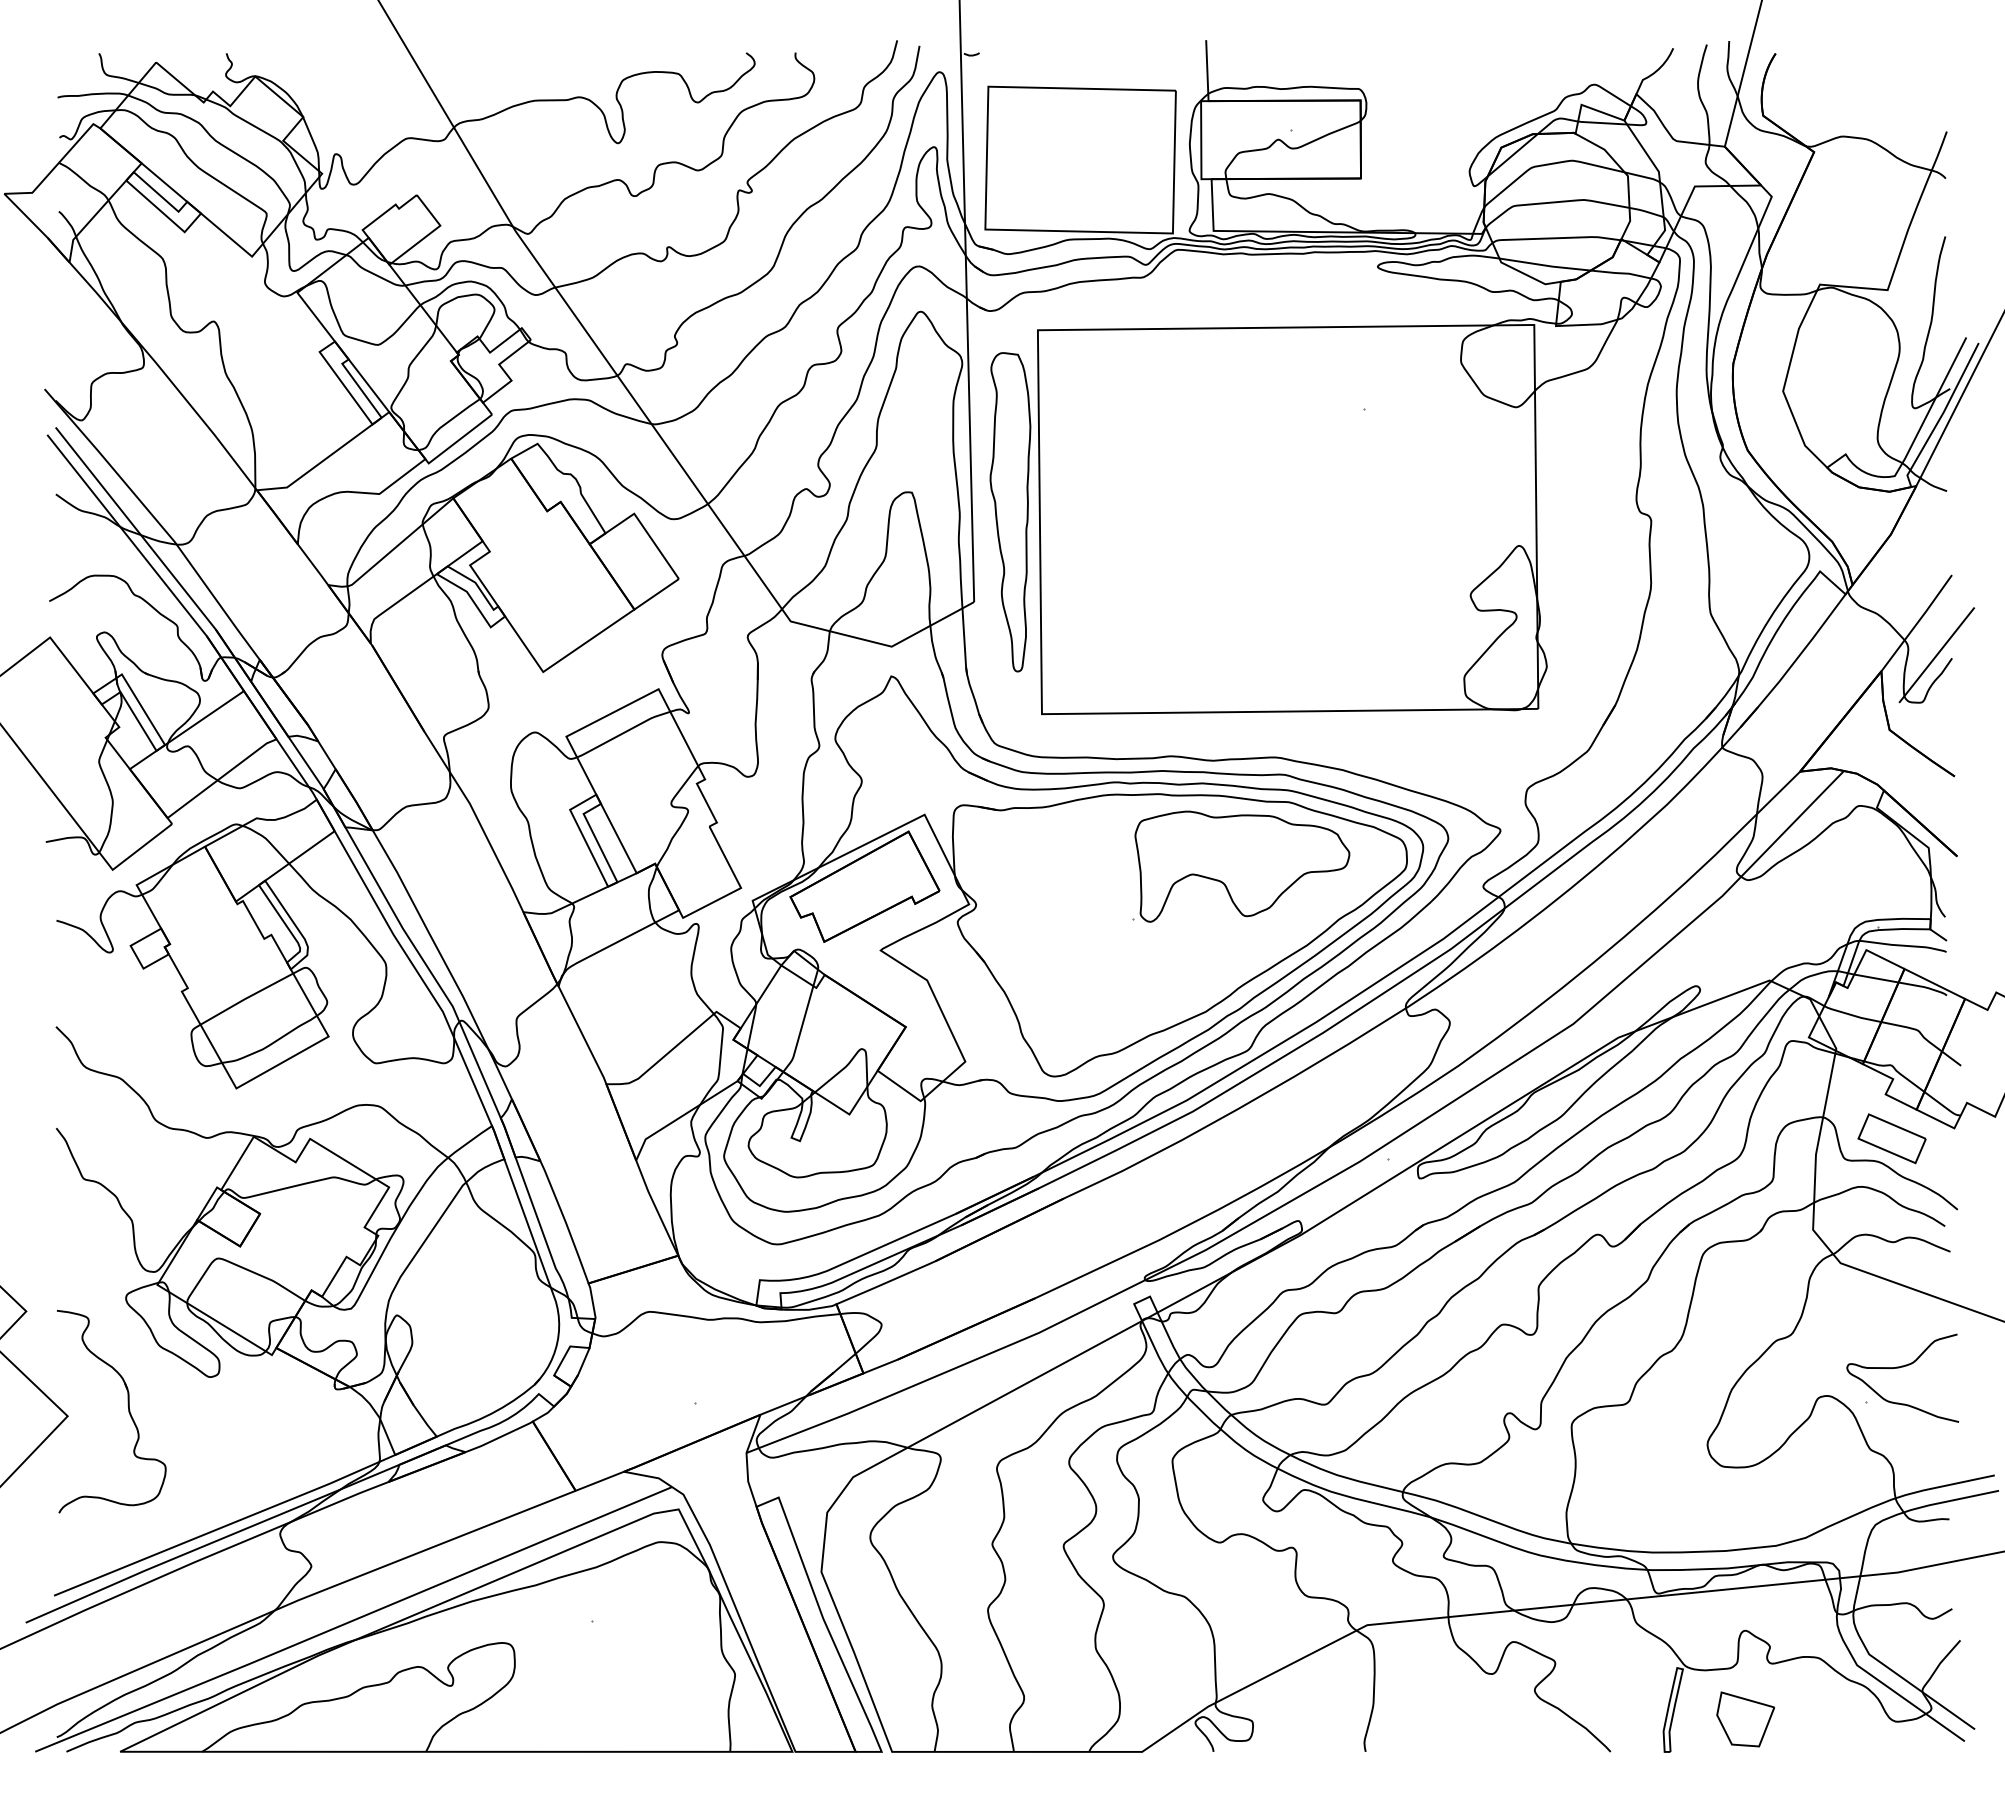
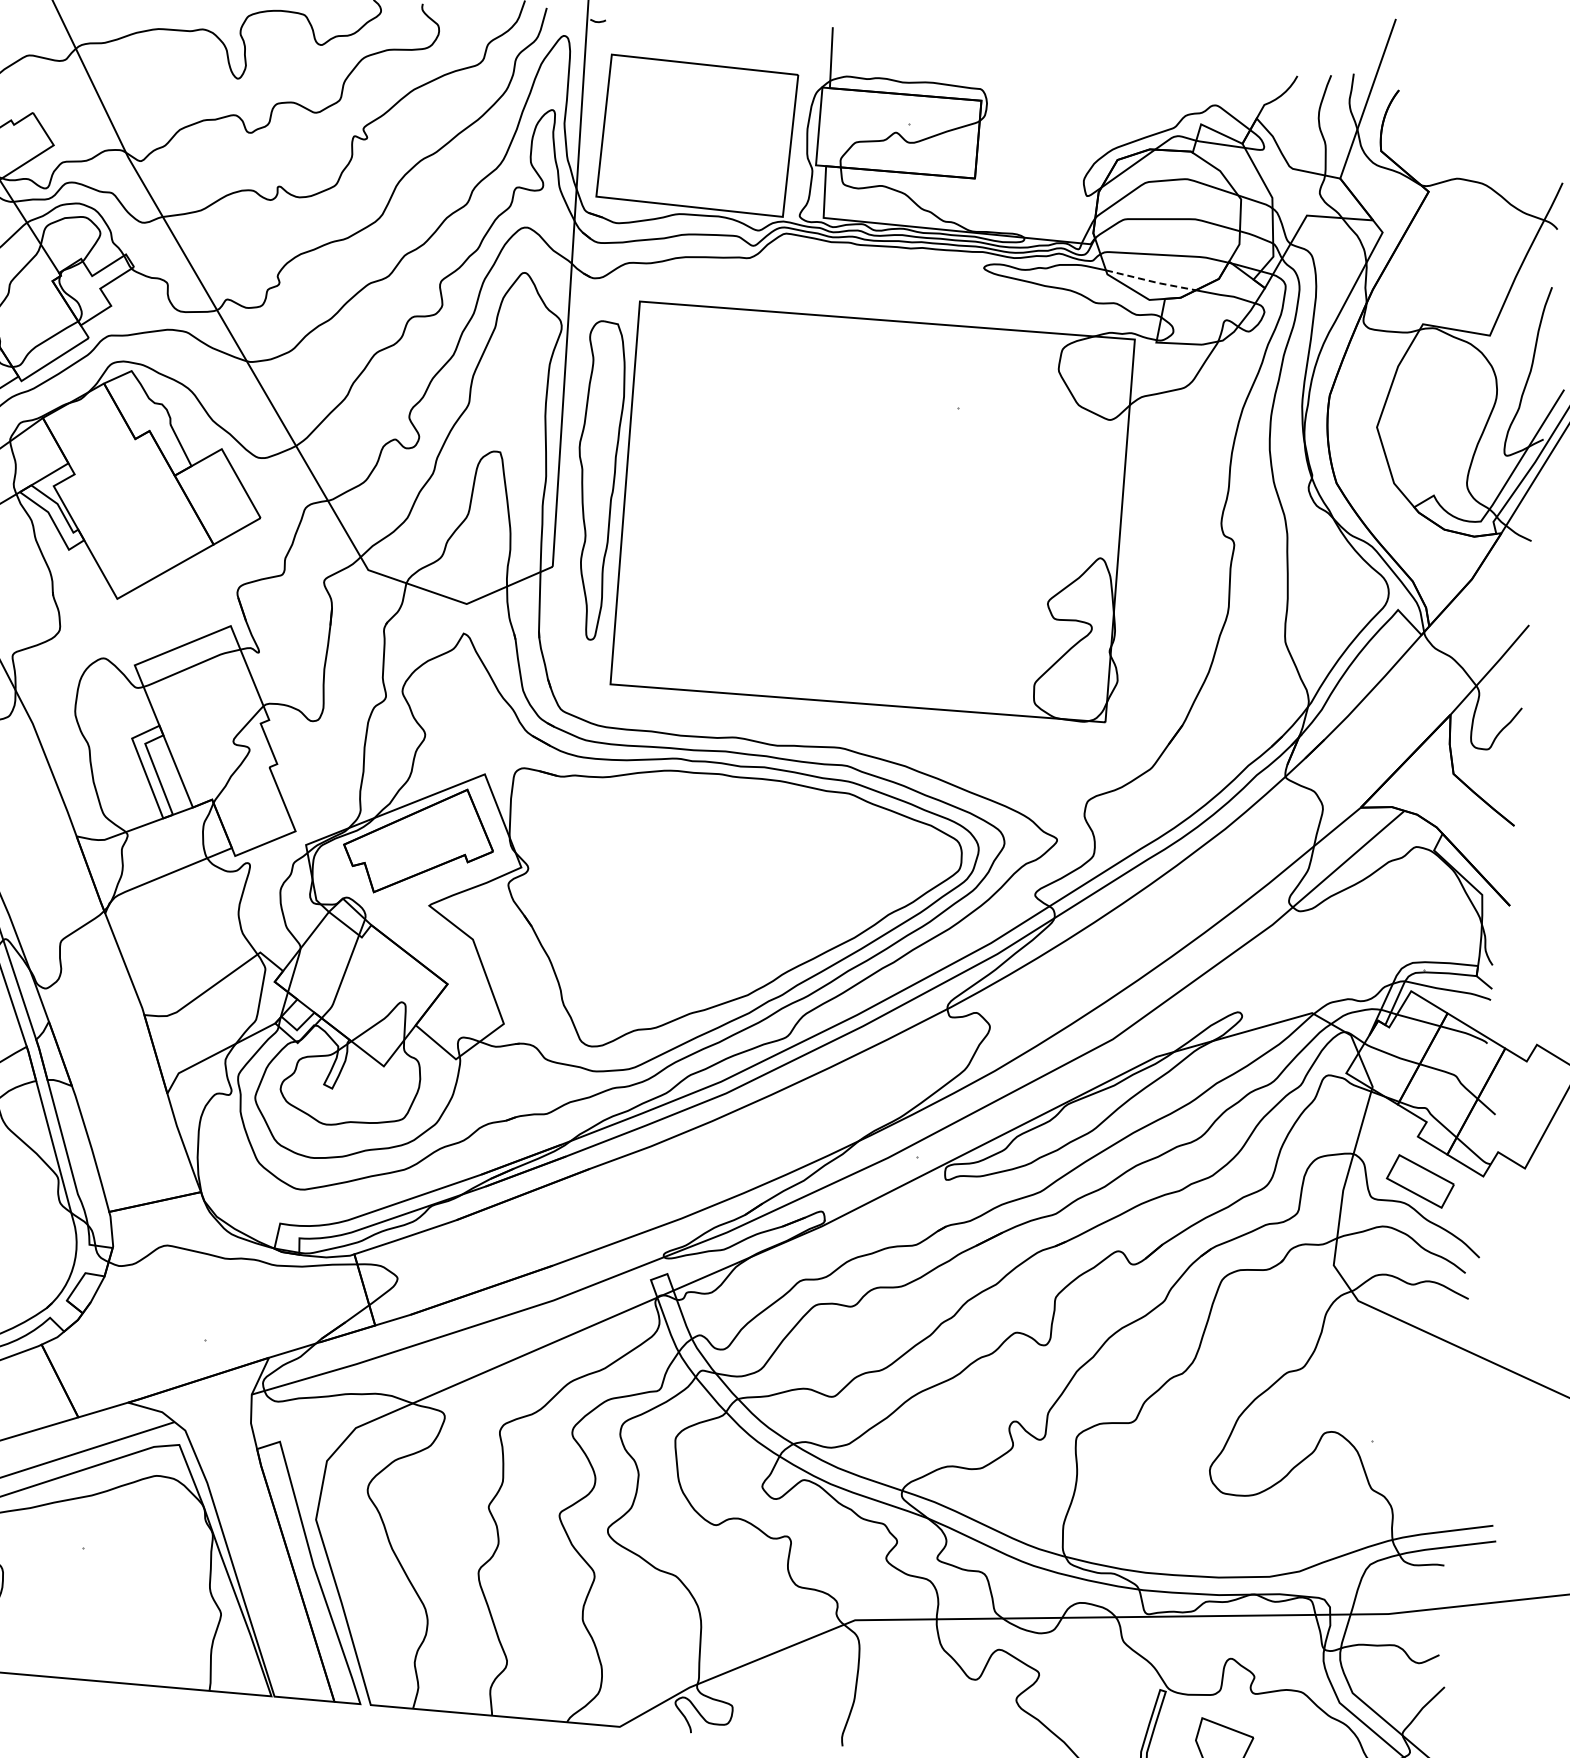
line: (1545, 265) -> (1151, 281), solid -> dashed
line: (1936, 655) -> (1506, 703), removed
part: (1241, 866) -> (796, 853), removed
curve: (1899, 1368) -> (1407, 1410), removed

